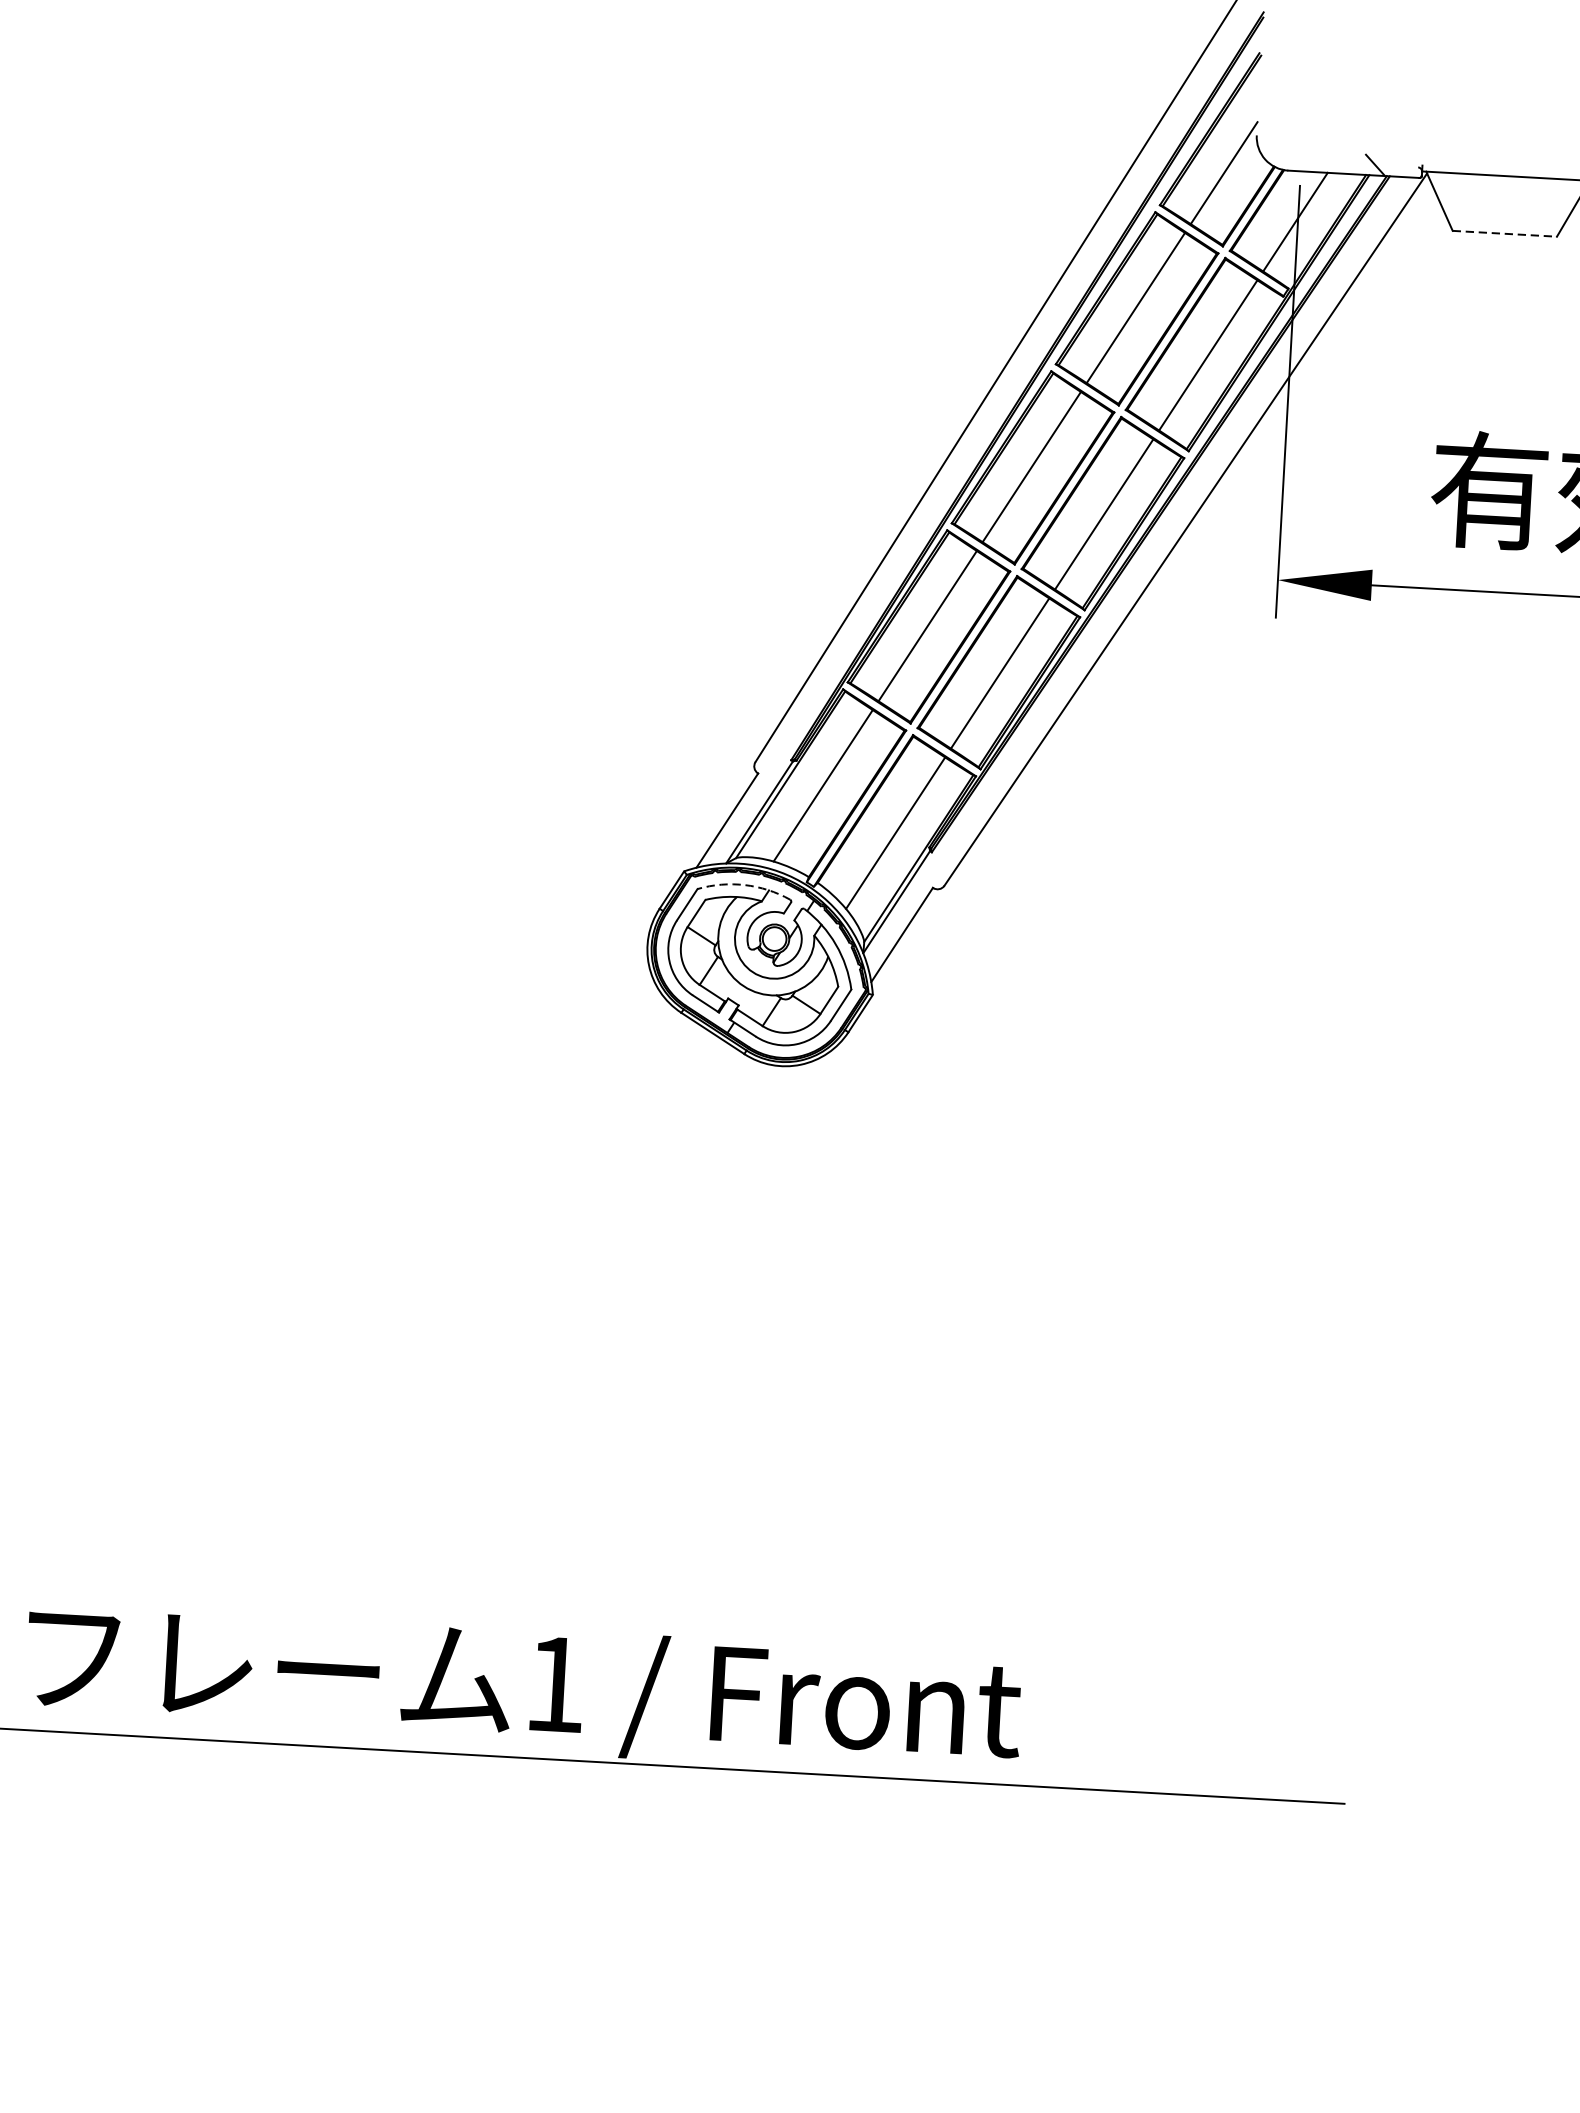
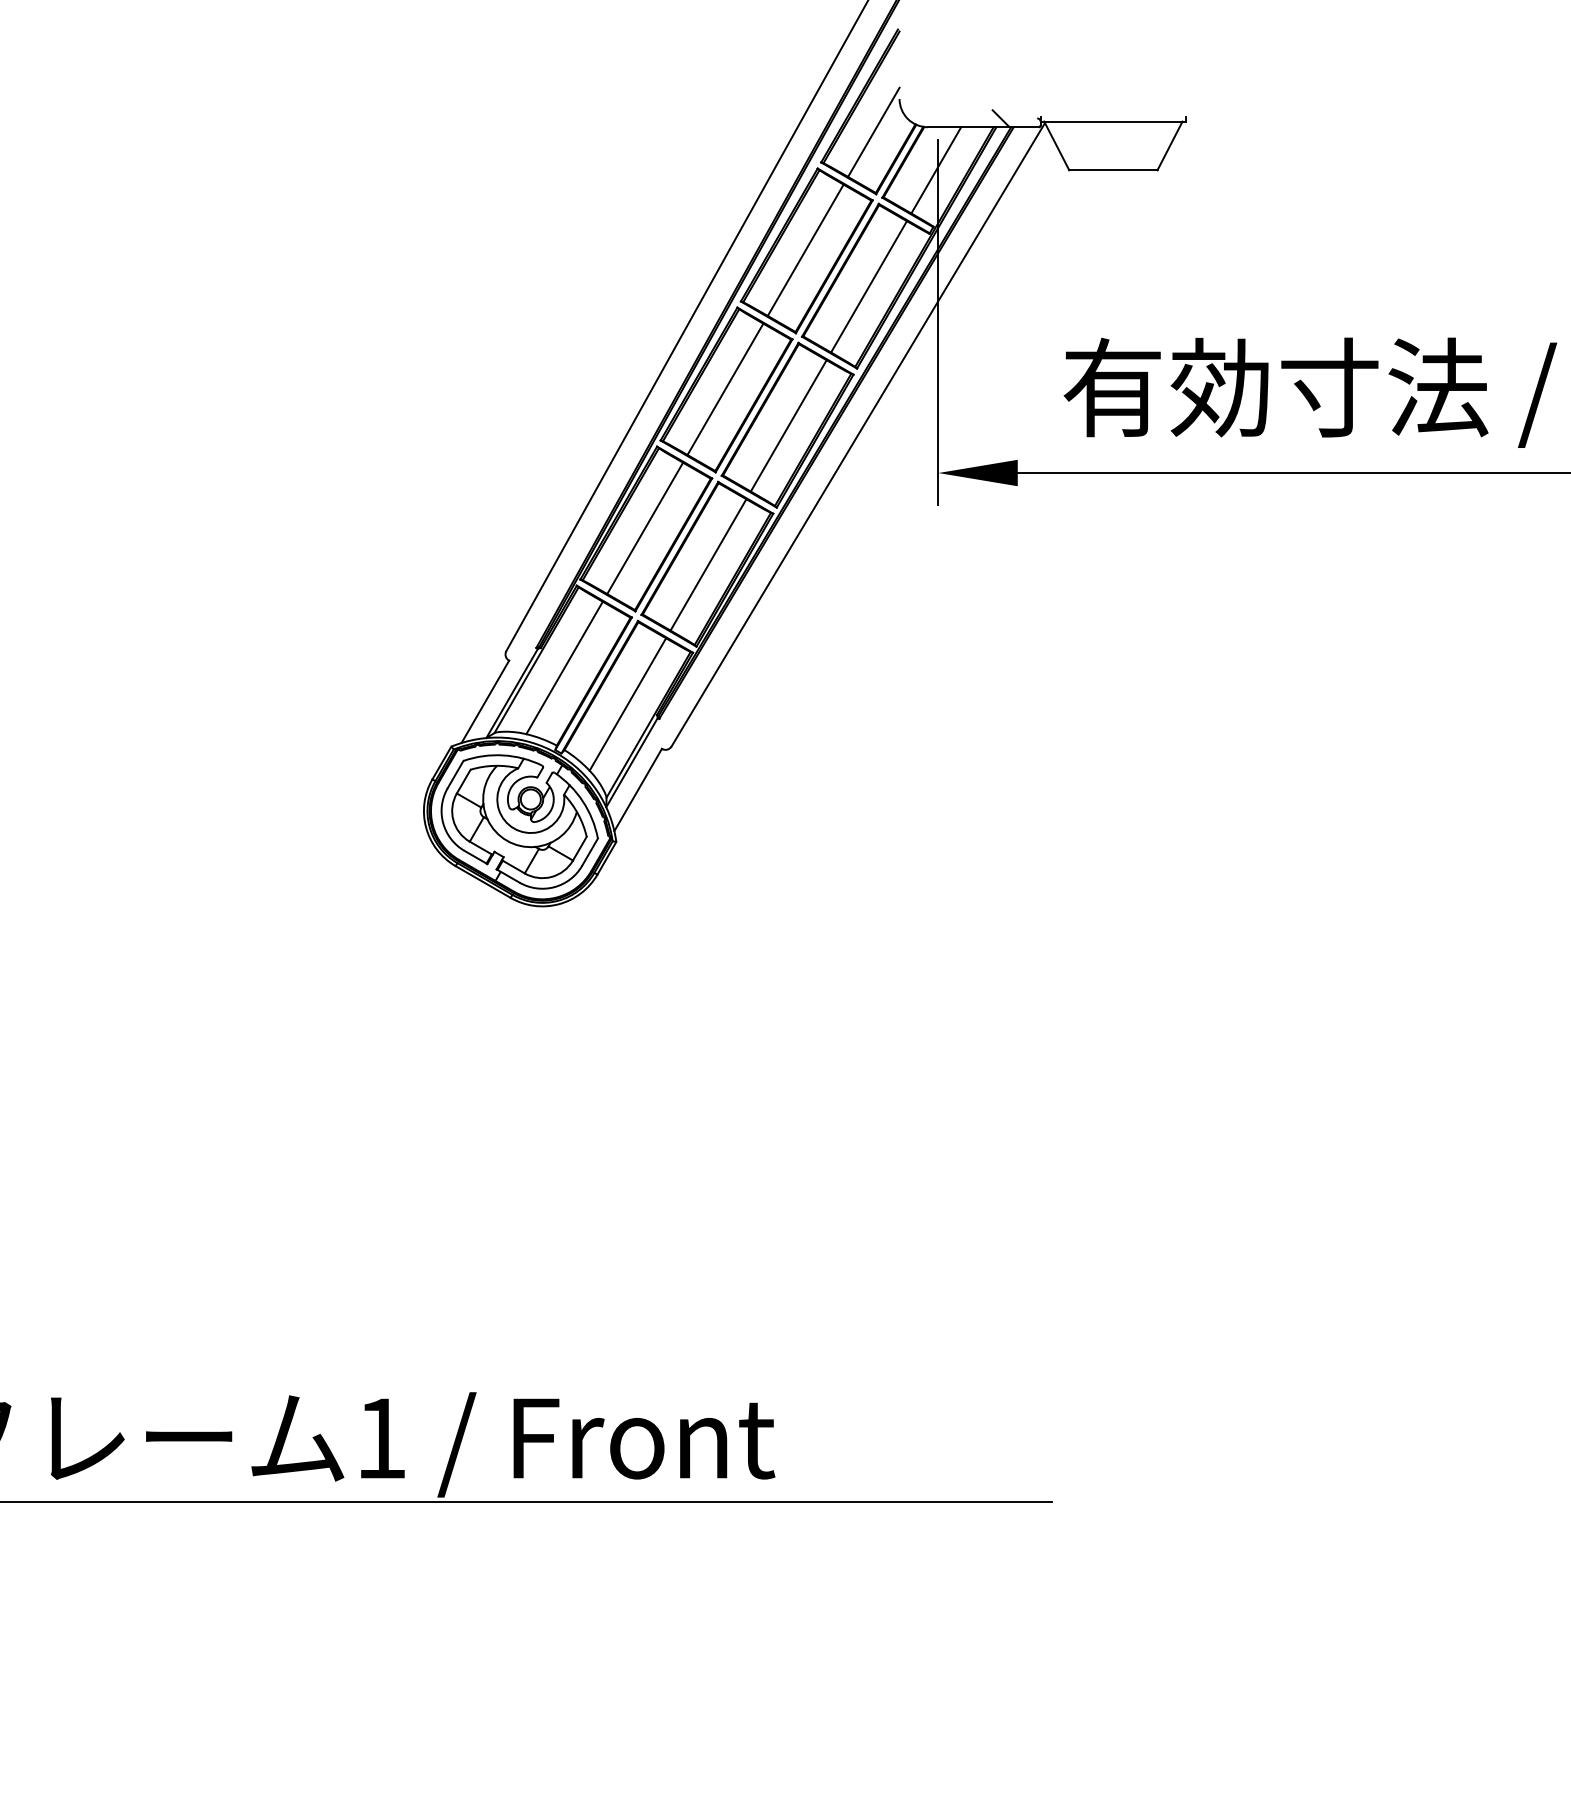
line: (1504, 234) -> (1113, 170), dashed -> solid
arc: (745, 885) -> (503, 755), dashed -> solid

